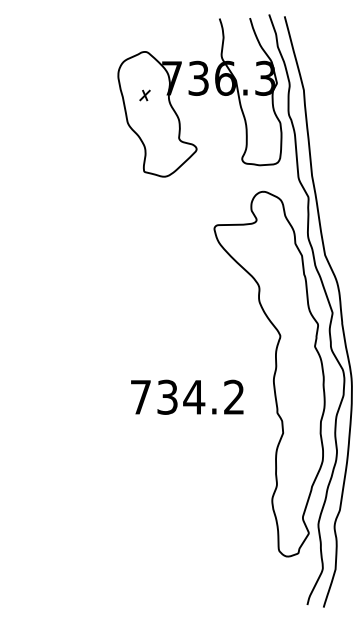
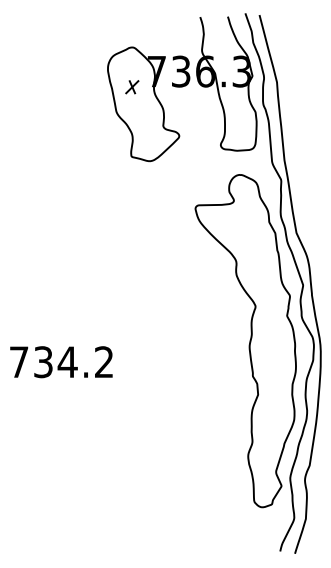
part: (144, 95) -> (131, 87), size x1.43
text: (187, 396) -> (61, 361), moved

